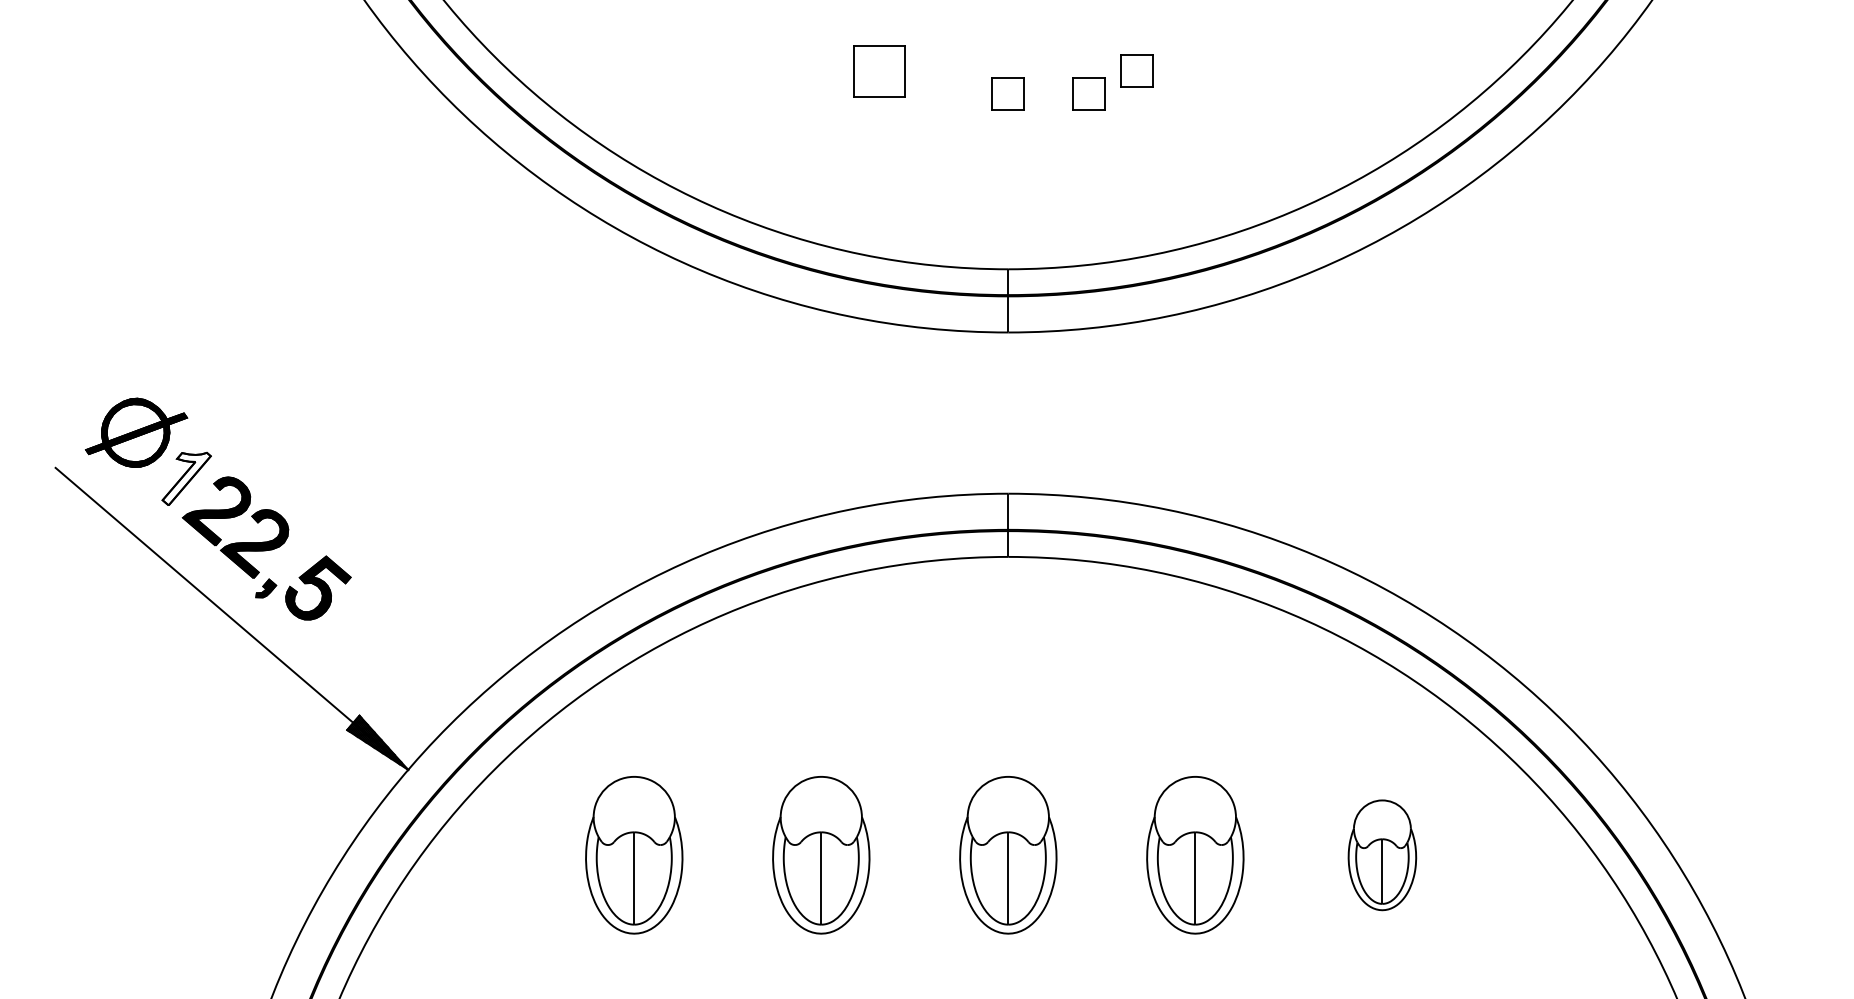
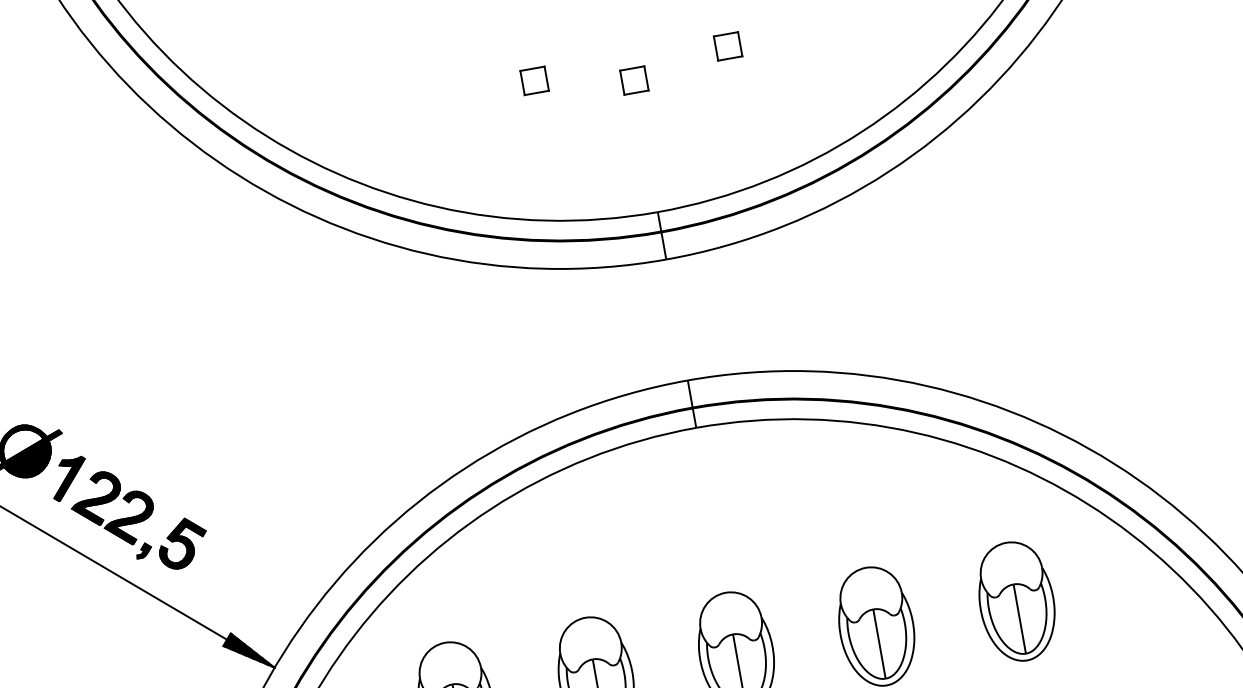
part: (878, 70) -> (533, 80), size x0.62
part: (1088, 93) -> (694, 69), removed
fill: (186, 478) -> (69, 478), added
part: (1382, 855) -> (1016, 601), size x1.43

